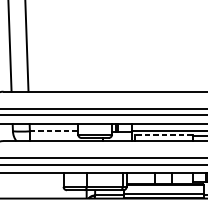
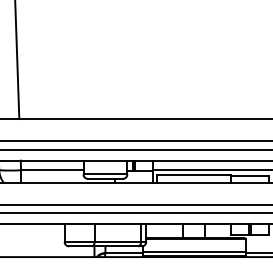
line: (54, 131) -> (52, 170), dashed -> solid
line: (163, 135) -> (193, 175), dashed -> solid

